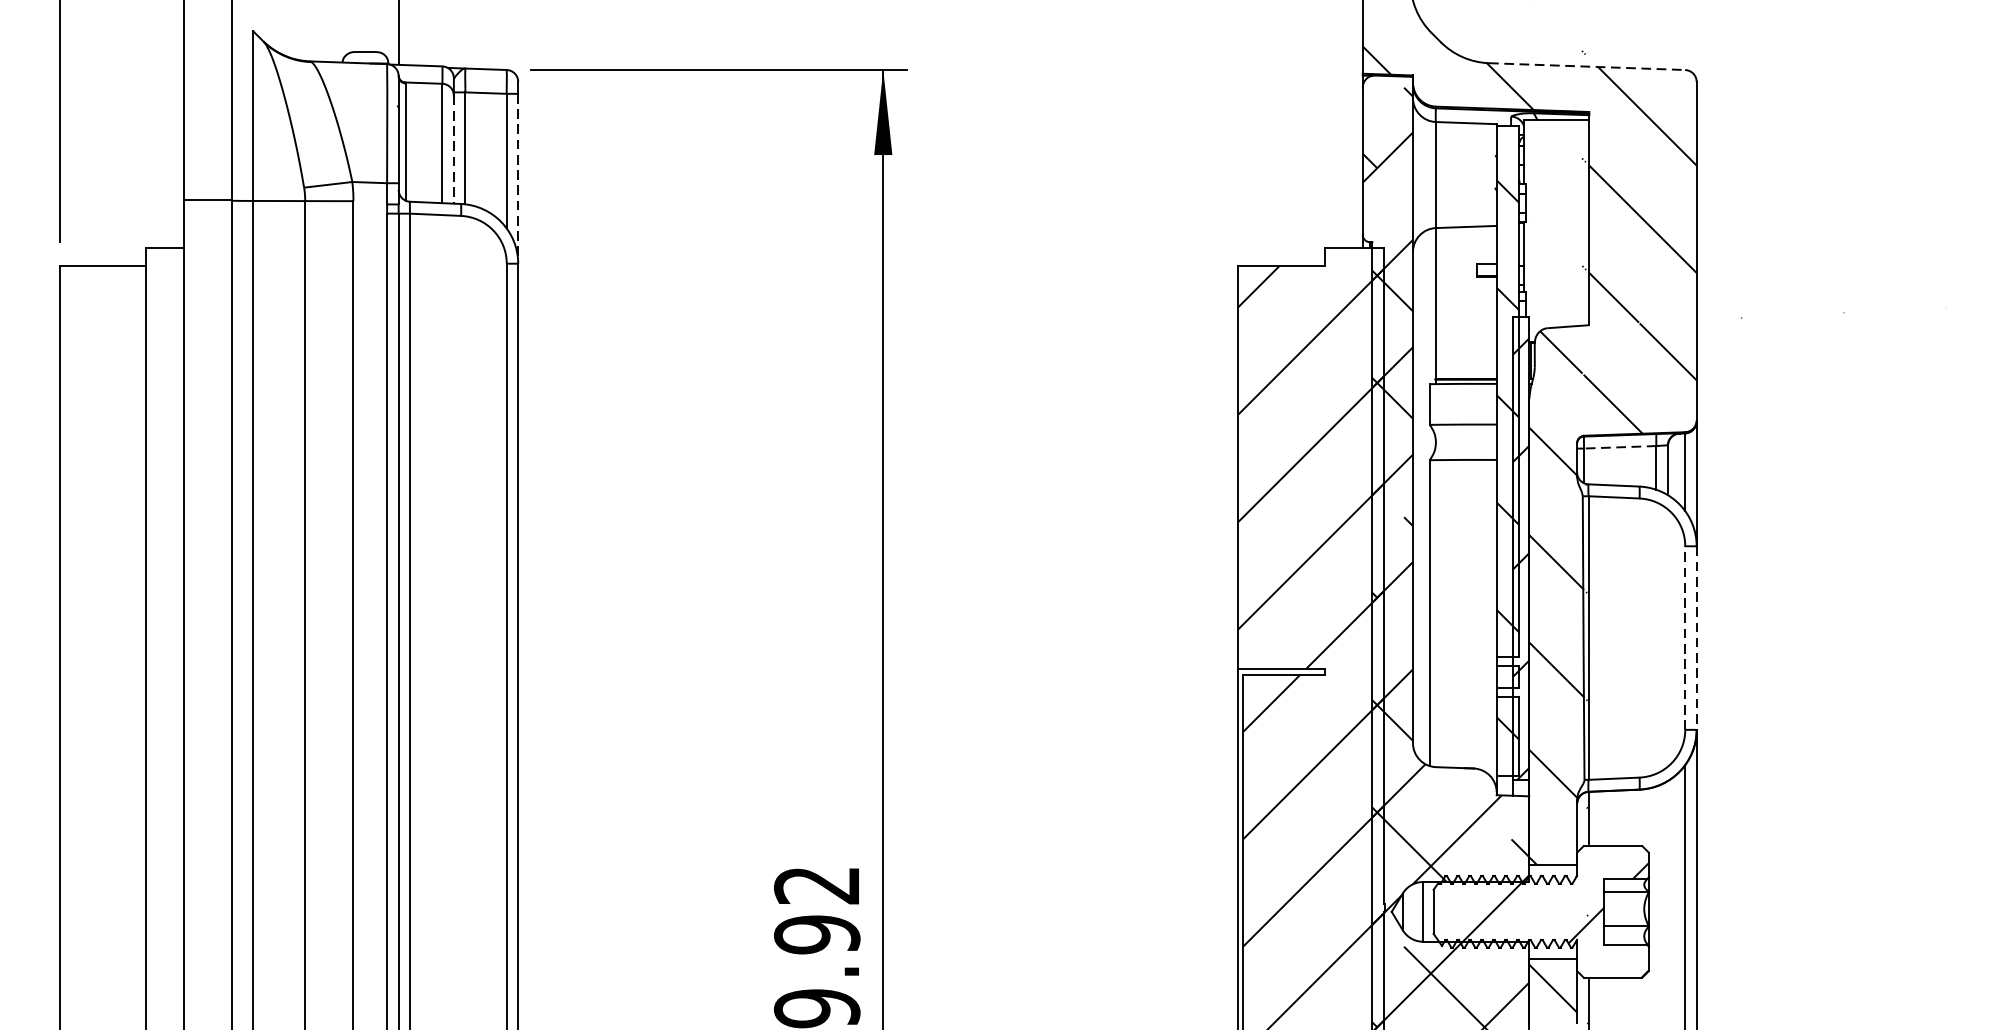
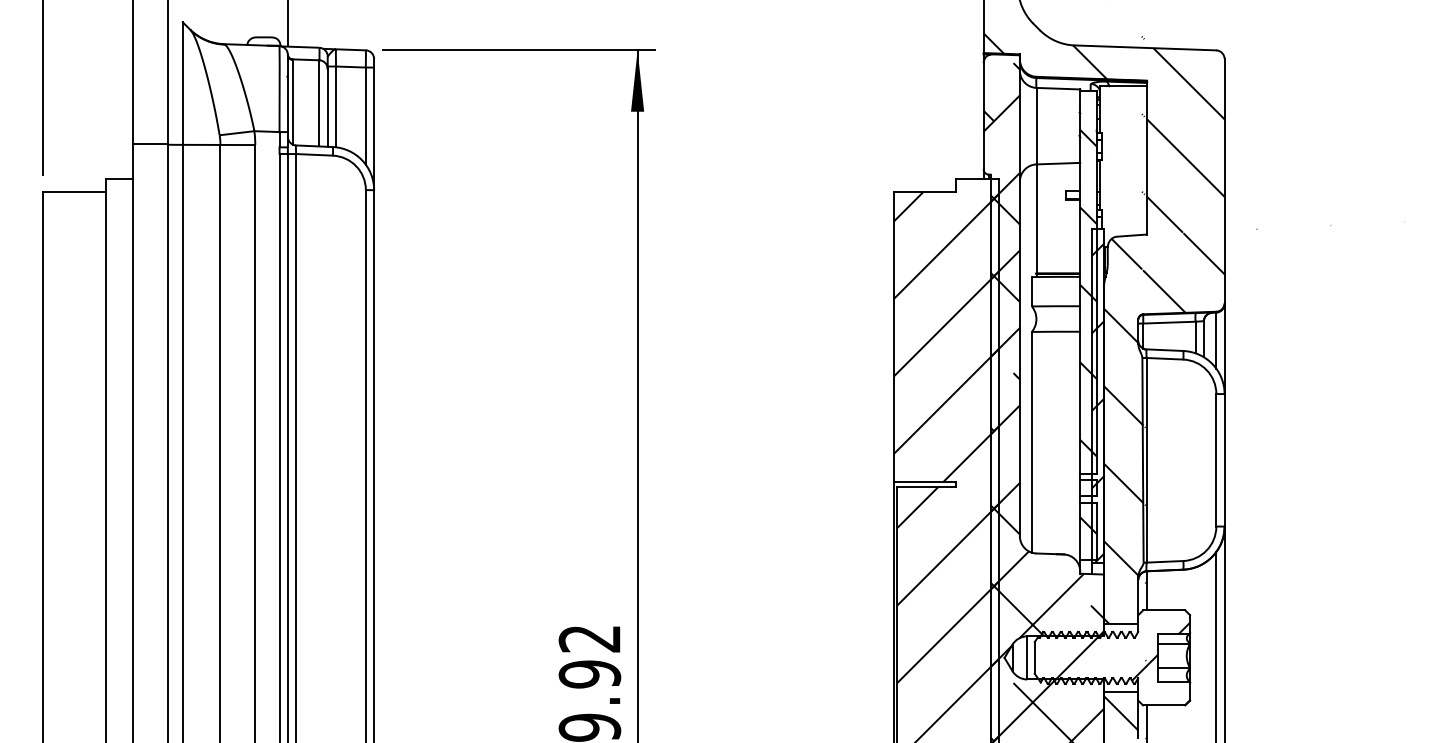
line: (1587, 66) -> (1145, 47), dashed -> solid
line: (453, 149) -> (327, 107), dashed -> solid
line: (518, 179) -> (374, 129), dashed -> solid
line: (1618, 447) -> (1168, 322), dashed -> solid
line: (1685, 636) -> (1216, 459), dashed -> solid
line: (1696, 638) -> (1224, 460), dashed -> solid

